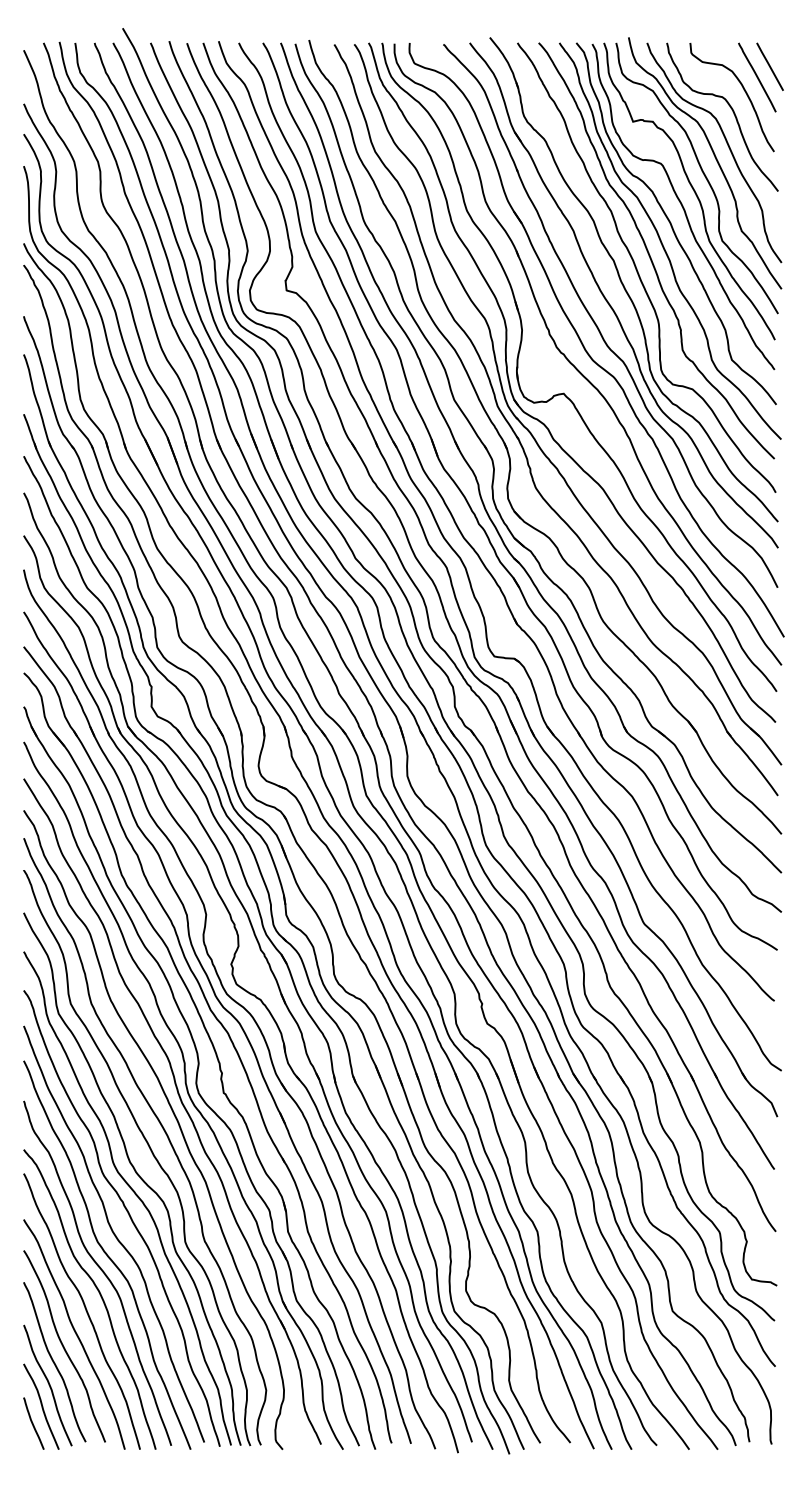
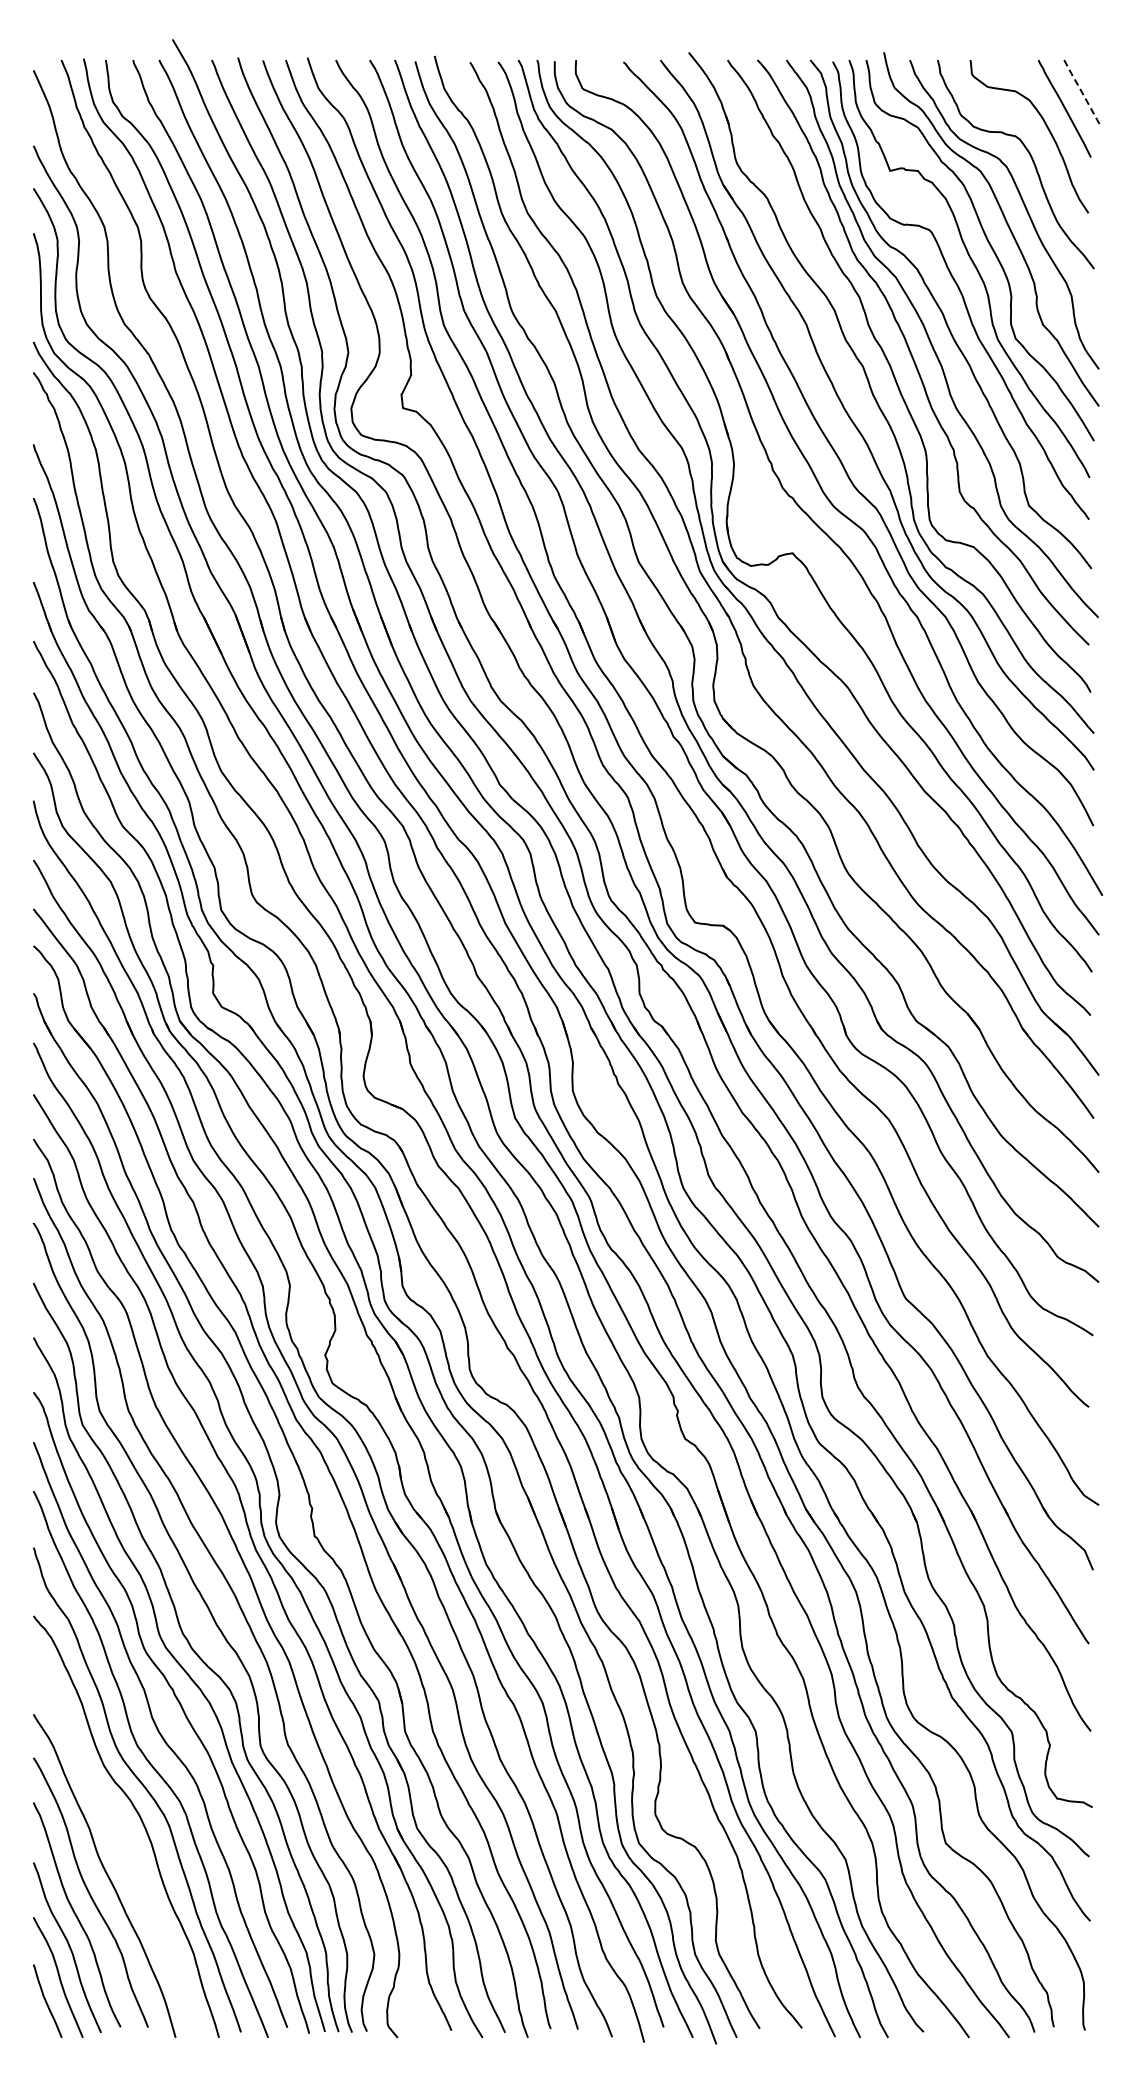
line: (769, 66) -> (1082, 93), solid -> dashed
curve: (85, 1310) -> (120, 1842), removed

